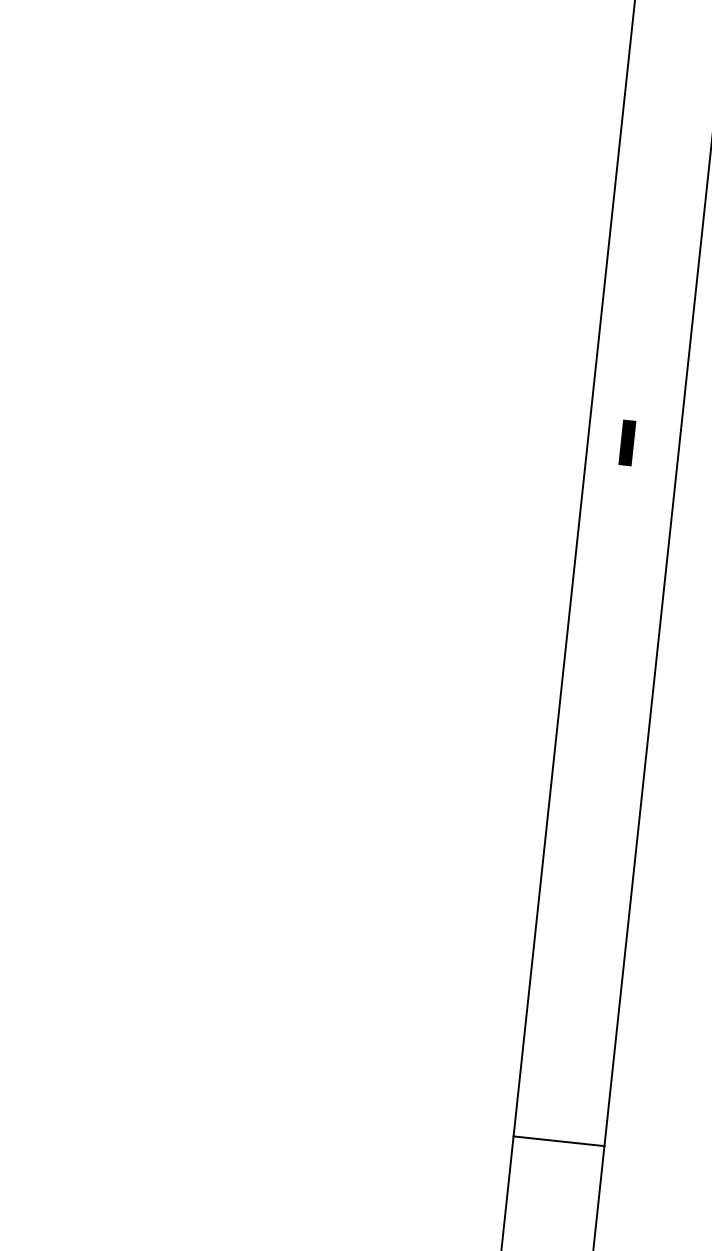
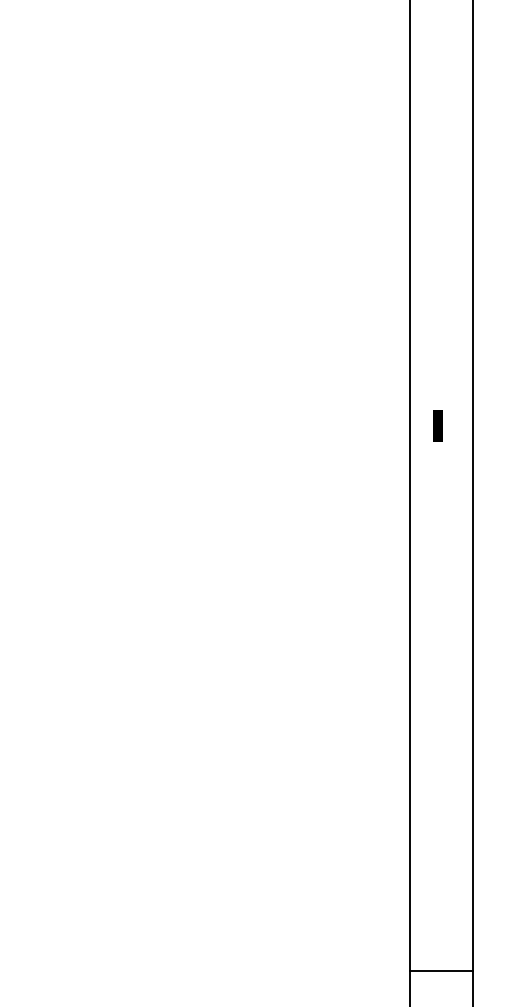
text: (626, 442) -> (437, 425), moved
line: (557, 1141) -> (440, 970), moved

